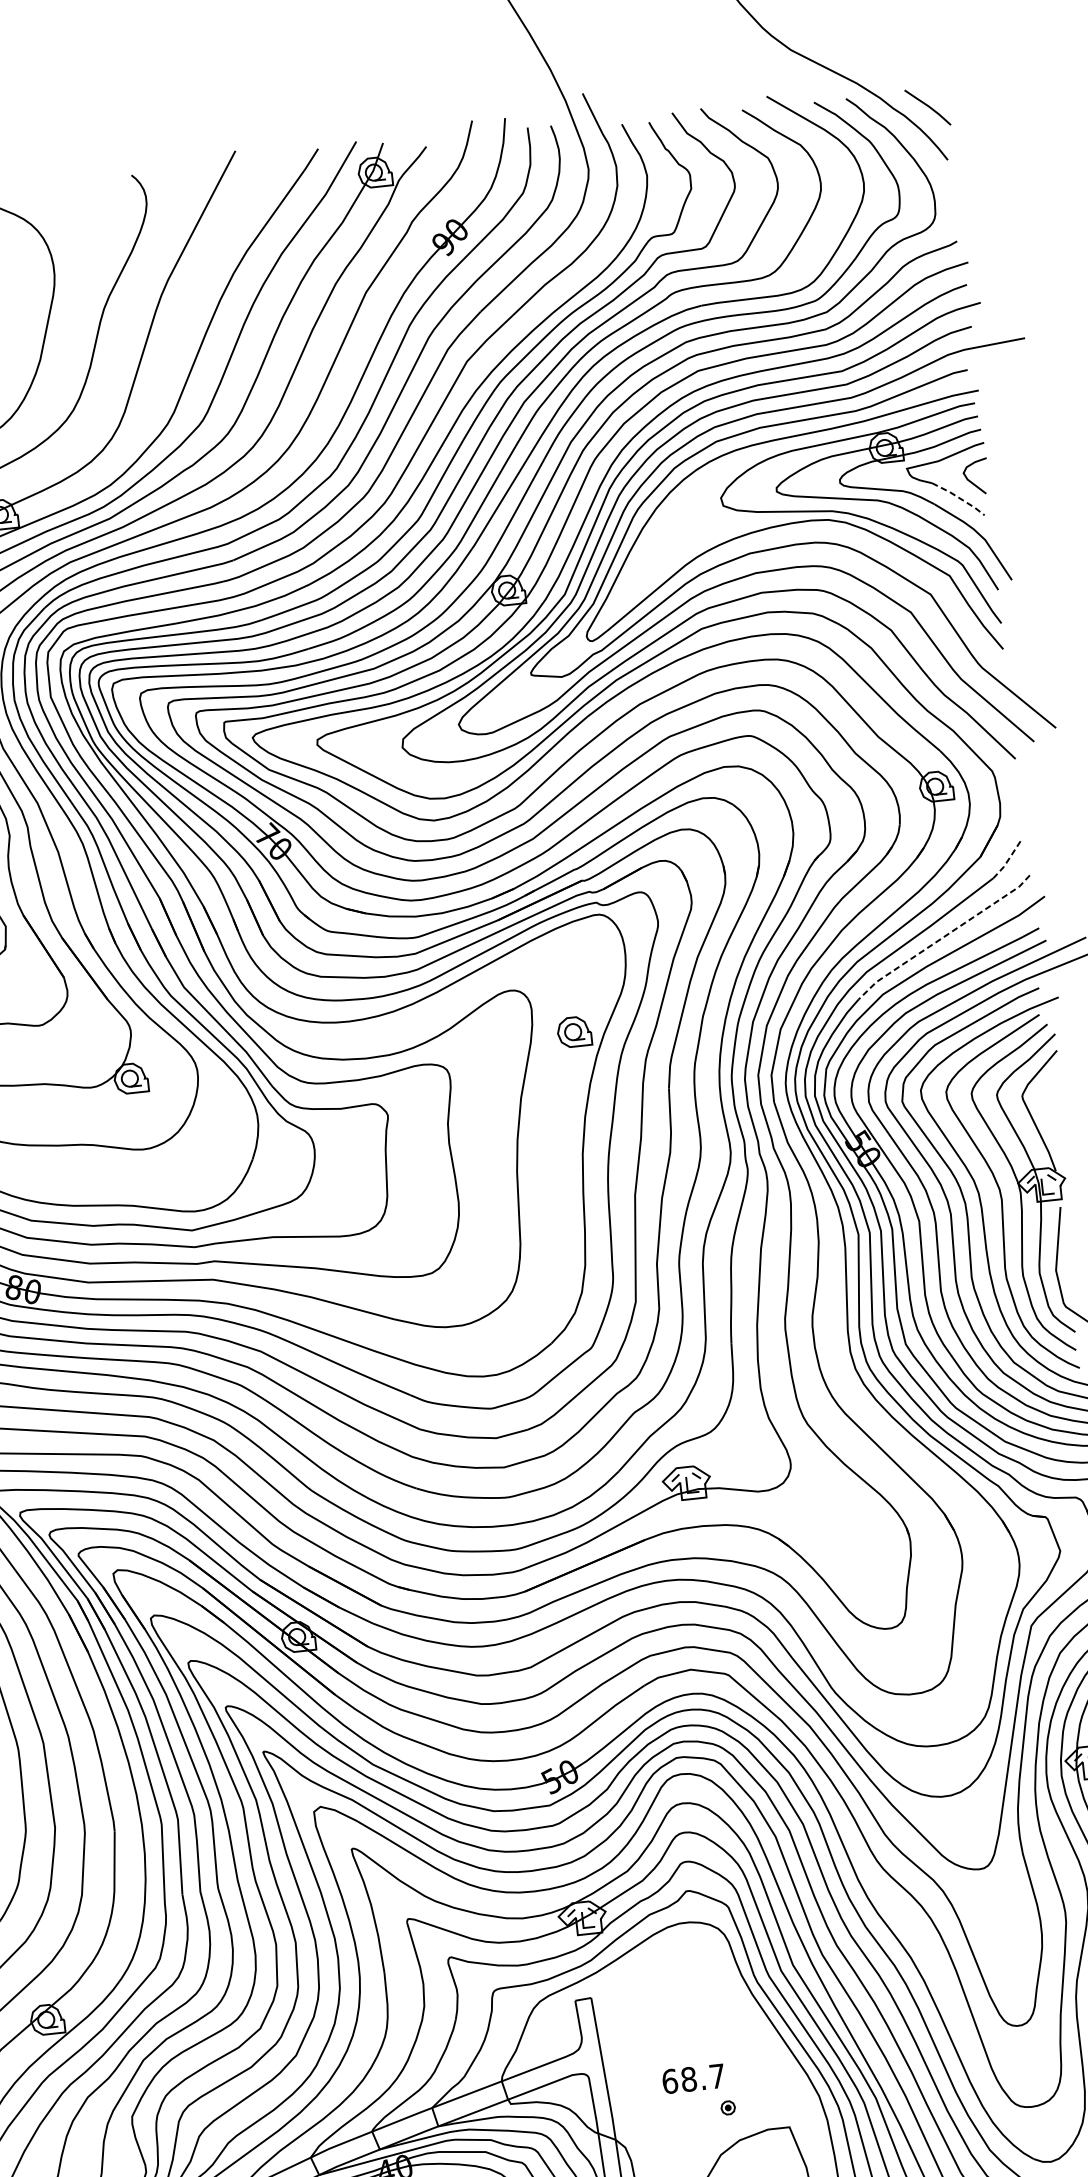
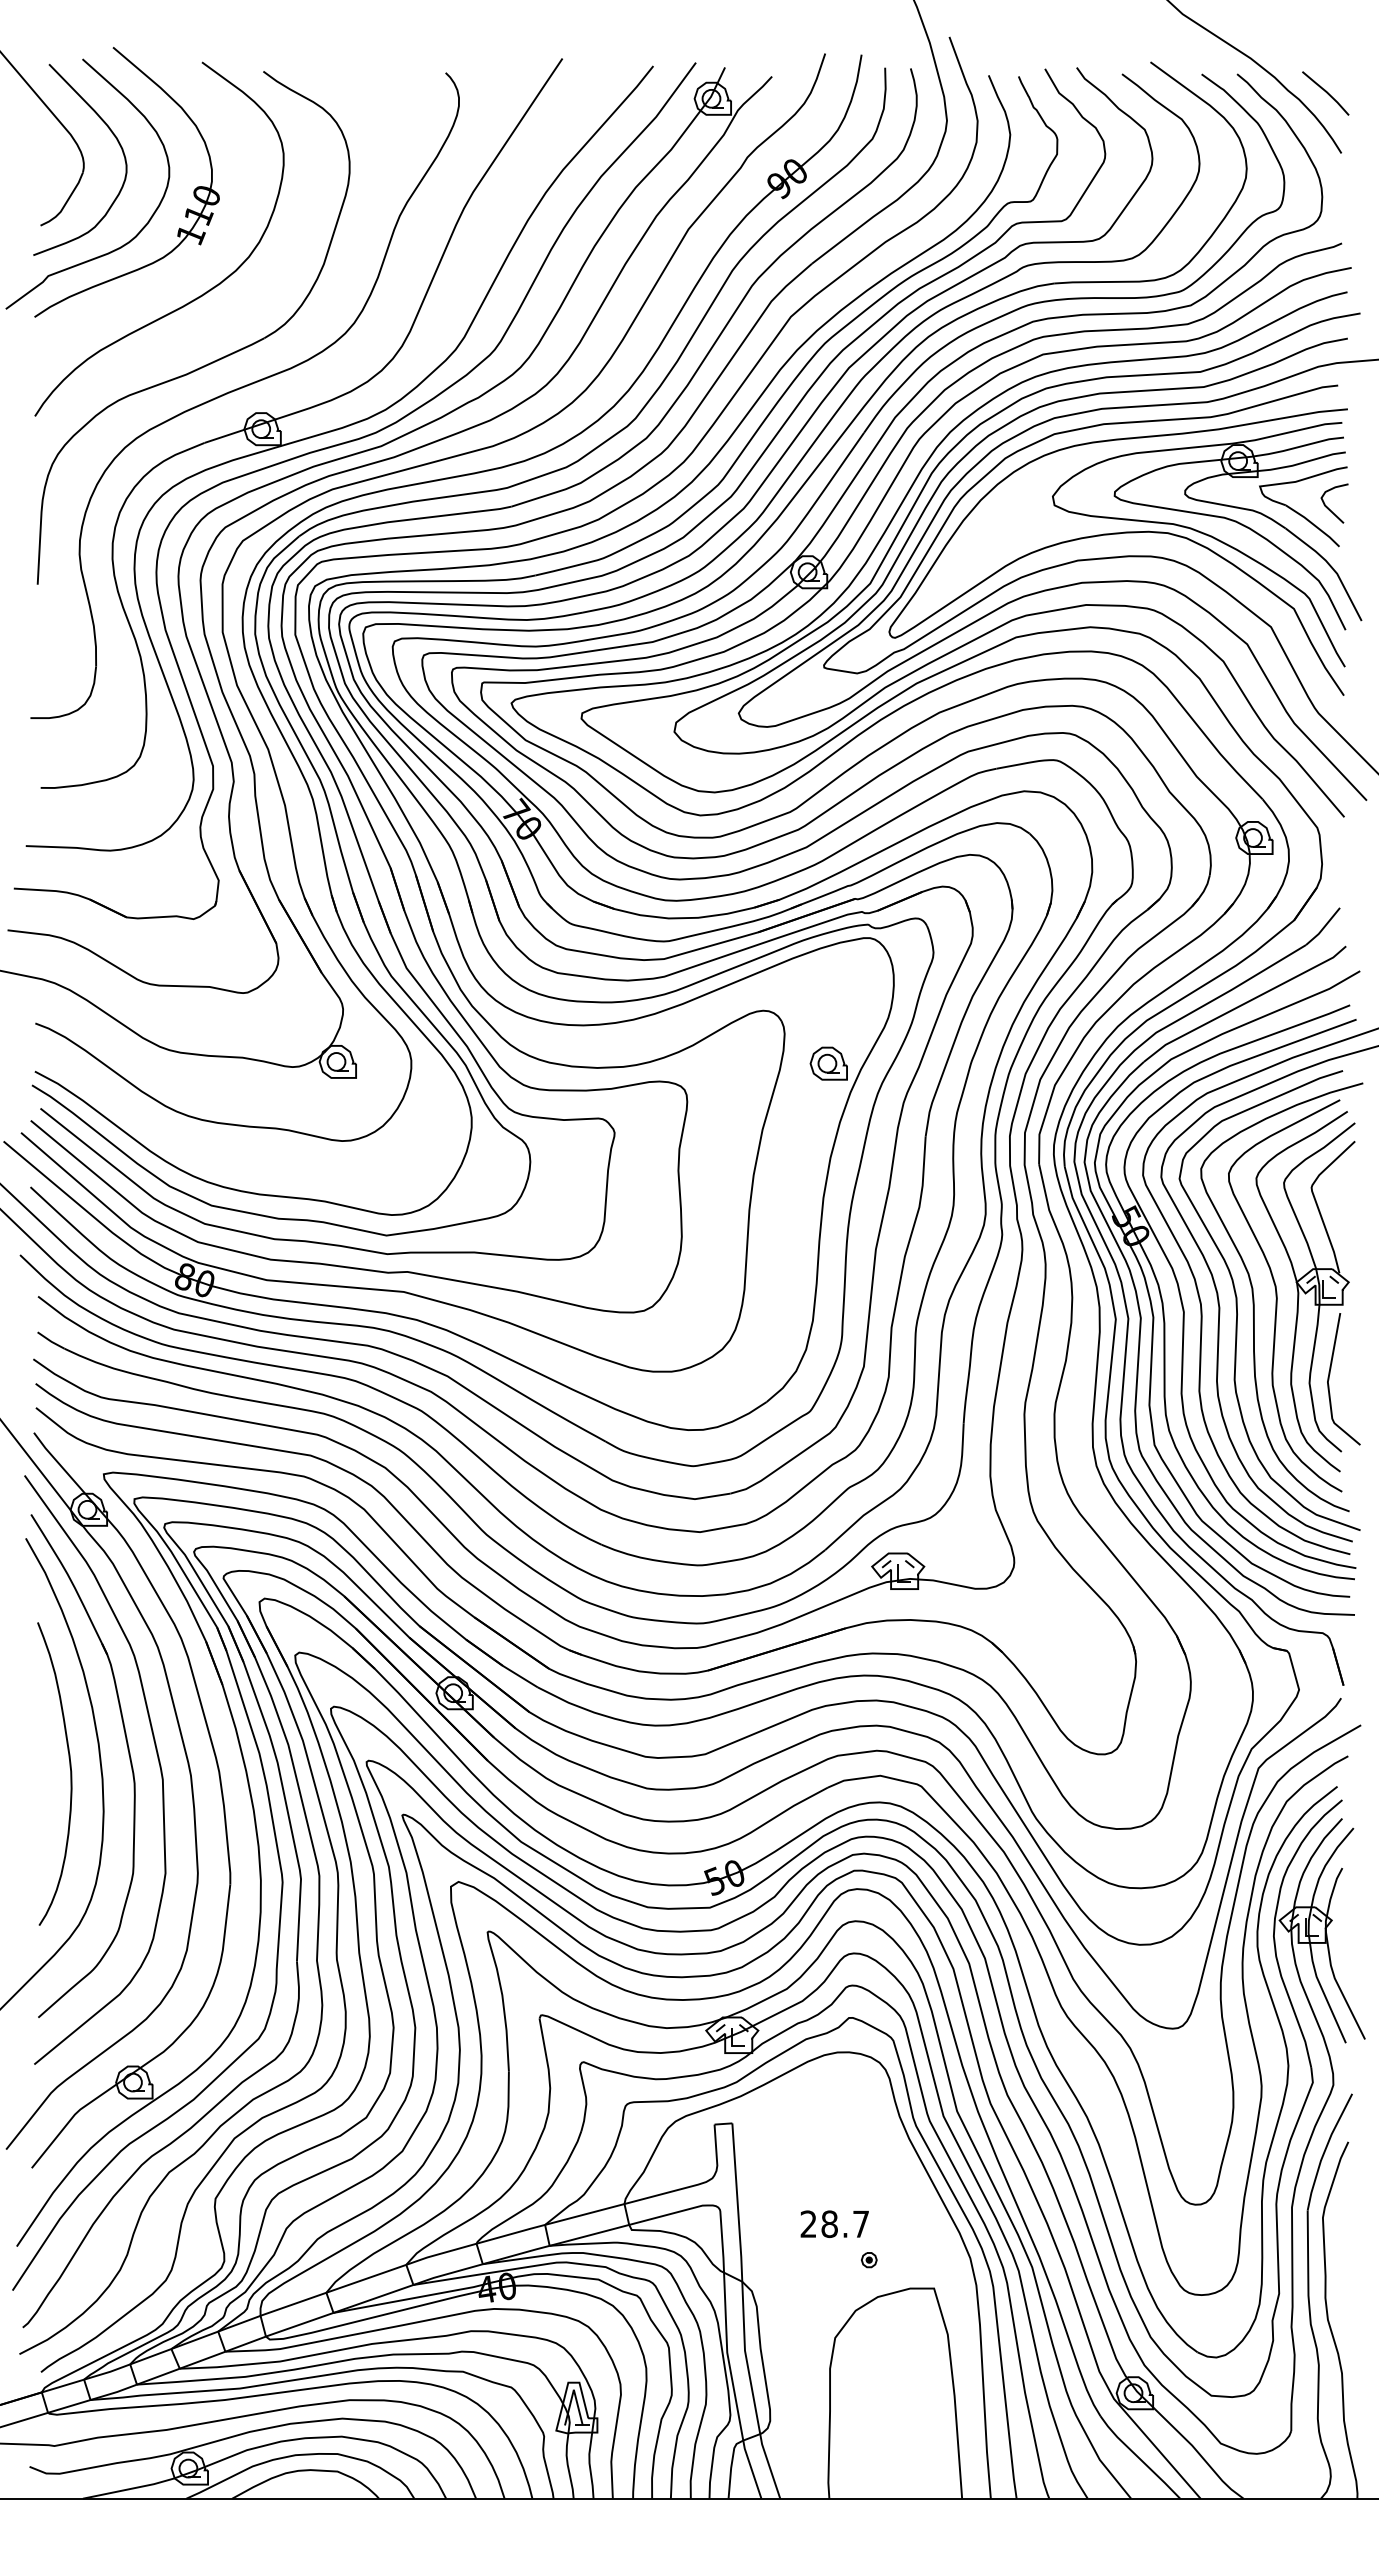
line: (959, 497) -> (1313, 524), dashed -> solid
line: (1007, 860) -> (1323, 927), dashed -> solid
line: (944, 936) -> (1245, 1003), dashed -> solid
text: (669, 2080) -> (808, 2223), 68.7 -> 28.7

